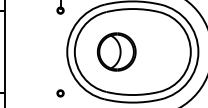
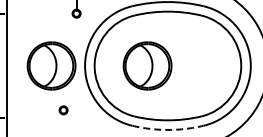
part: (40, 51) -> (51, 65), added
part: (60, 93) -> (63, 110), moved
arc: (132, 102) -> (167, 129), solid -> dashed

